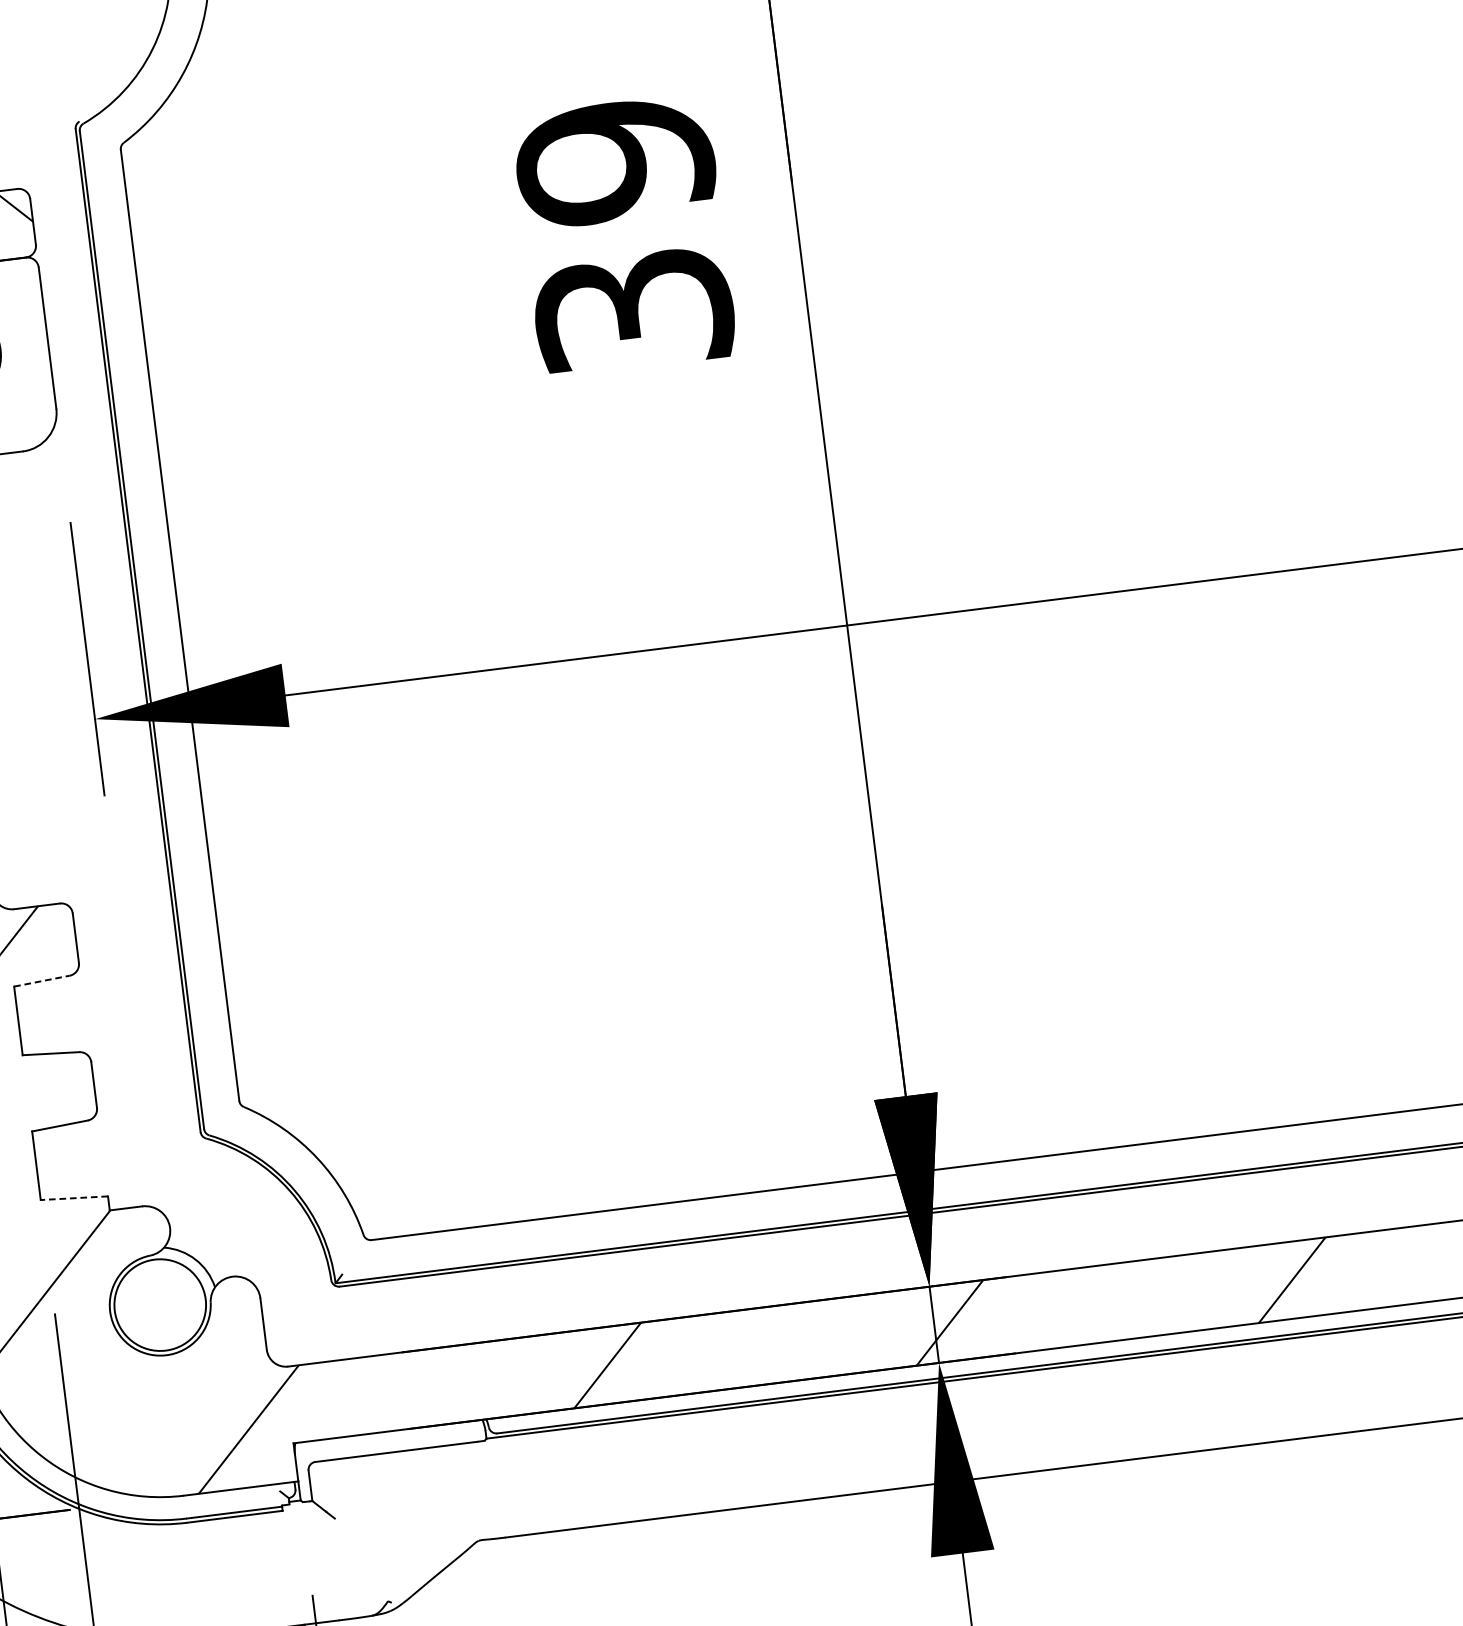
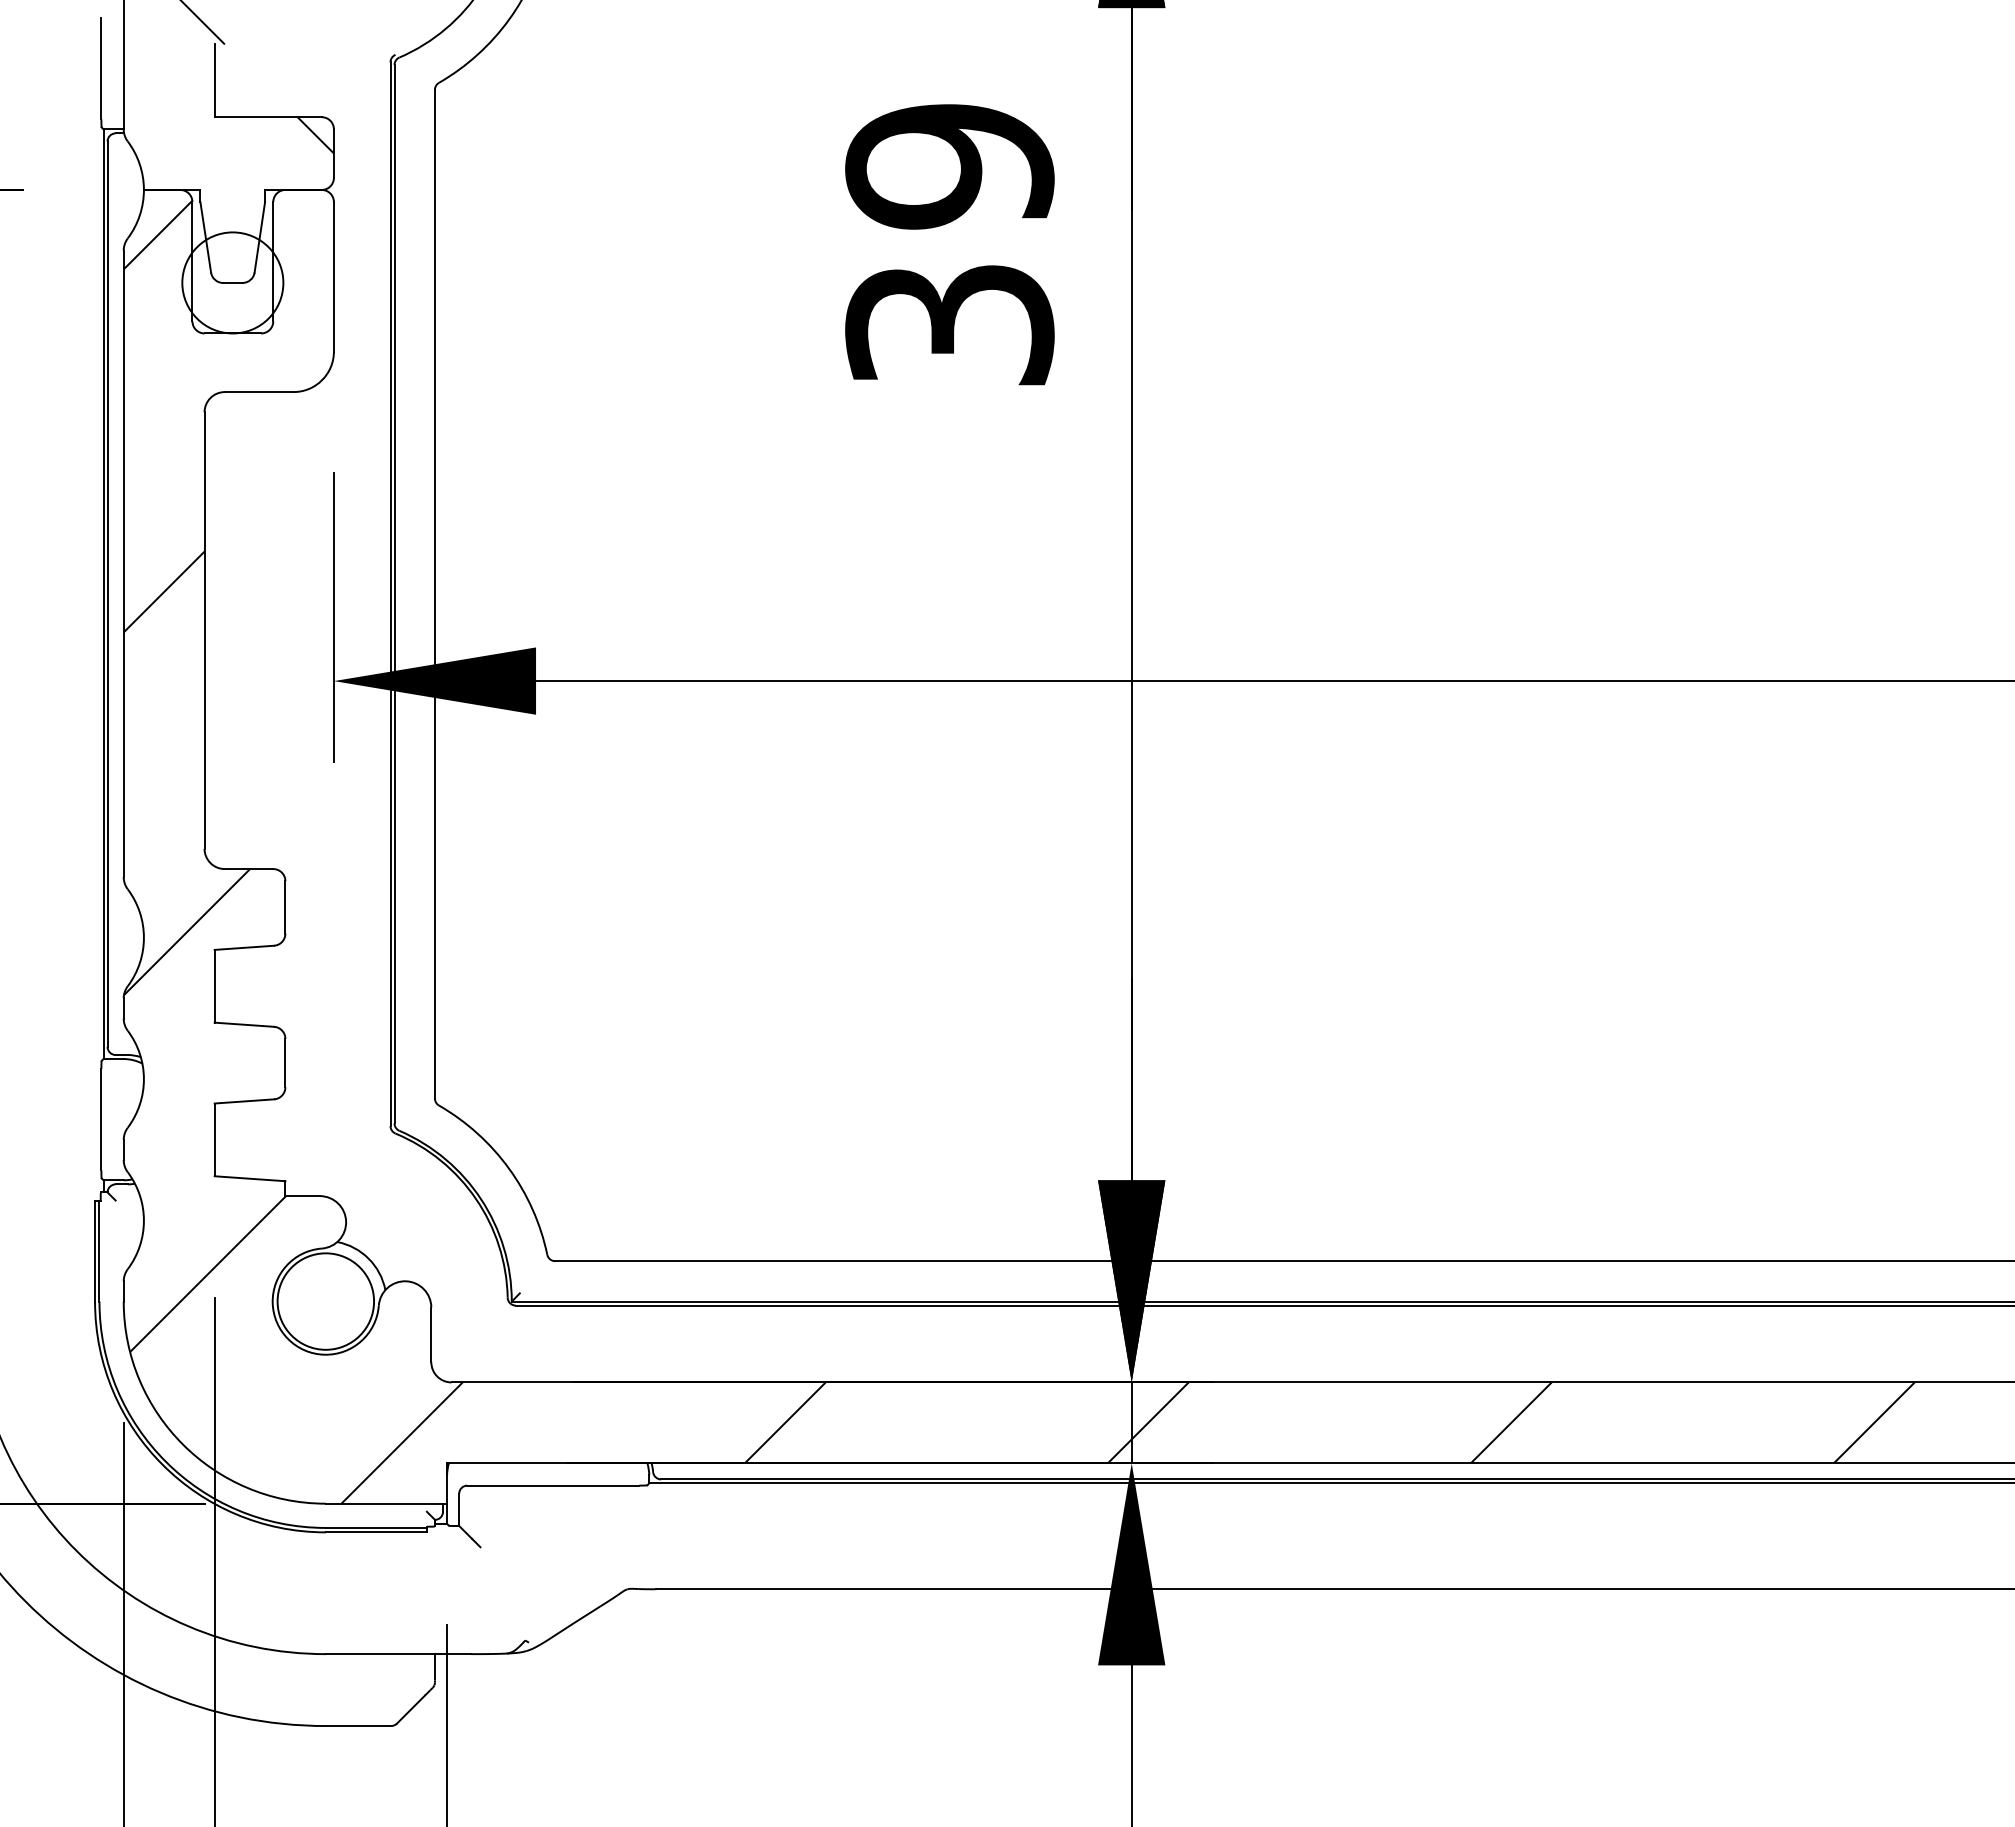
line: (41, 980) -> (244, 947), dashed -> solid
line: (73, 1198) -> (249, 1178), dashed -> solid

